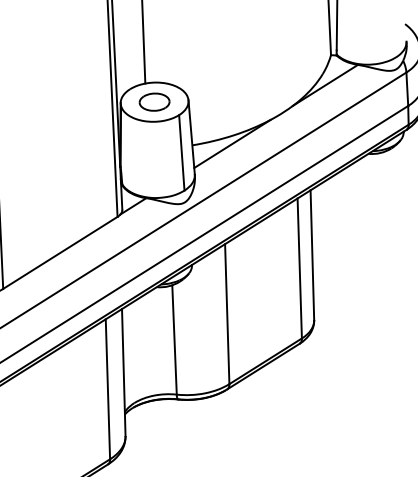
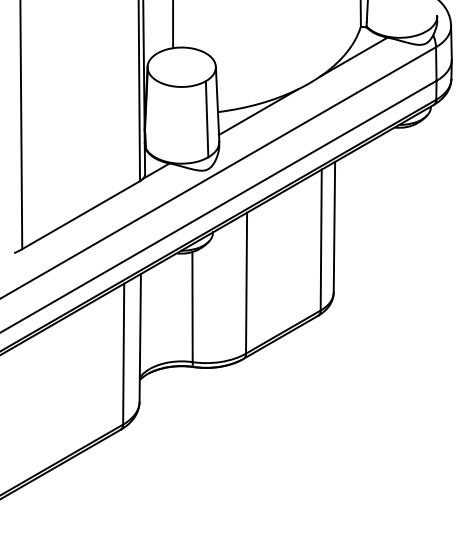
part: (154, 101) -> (181, 66), removed

